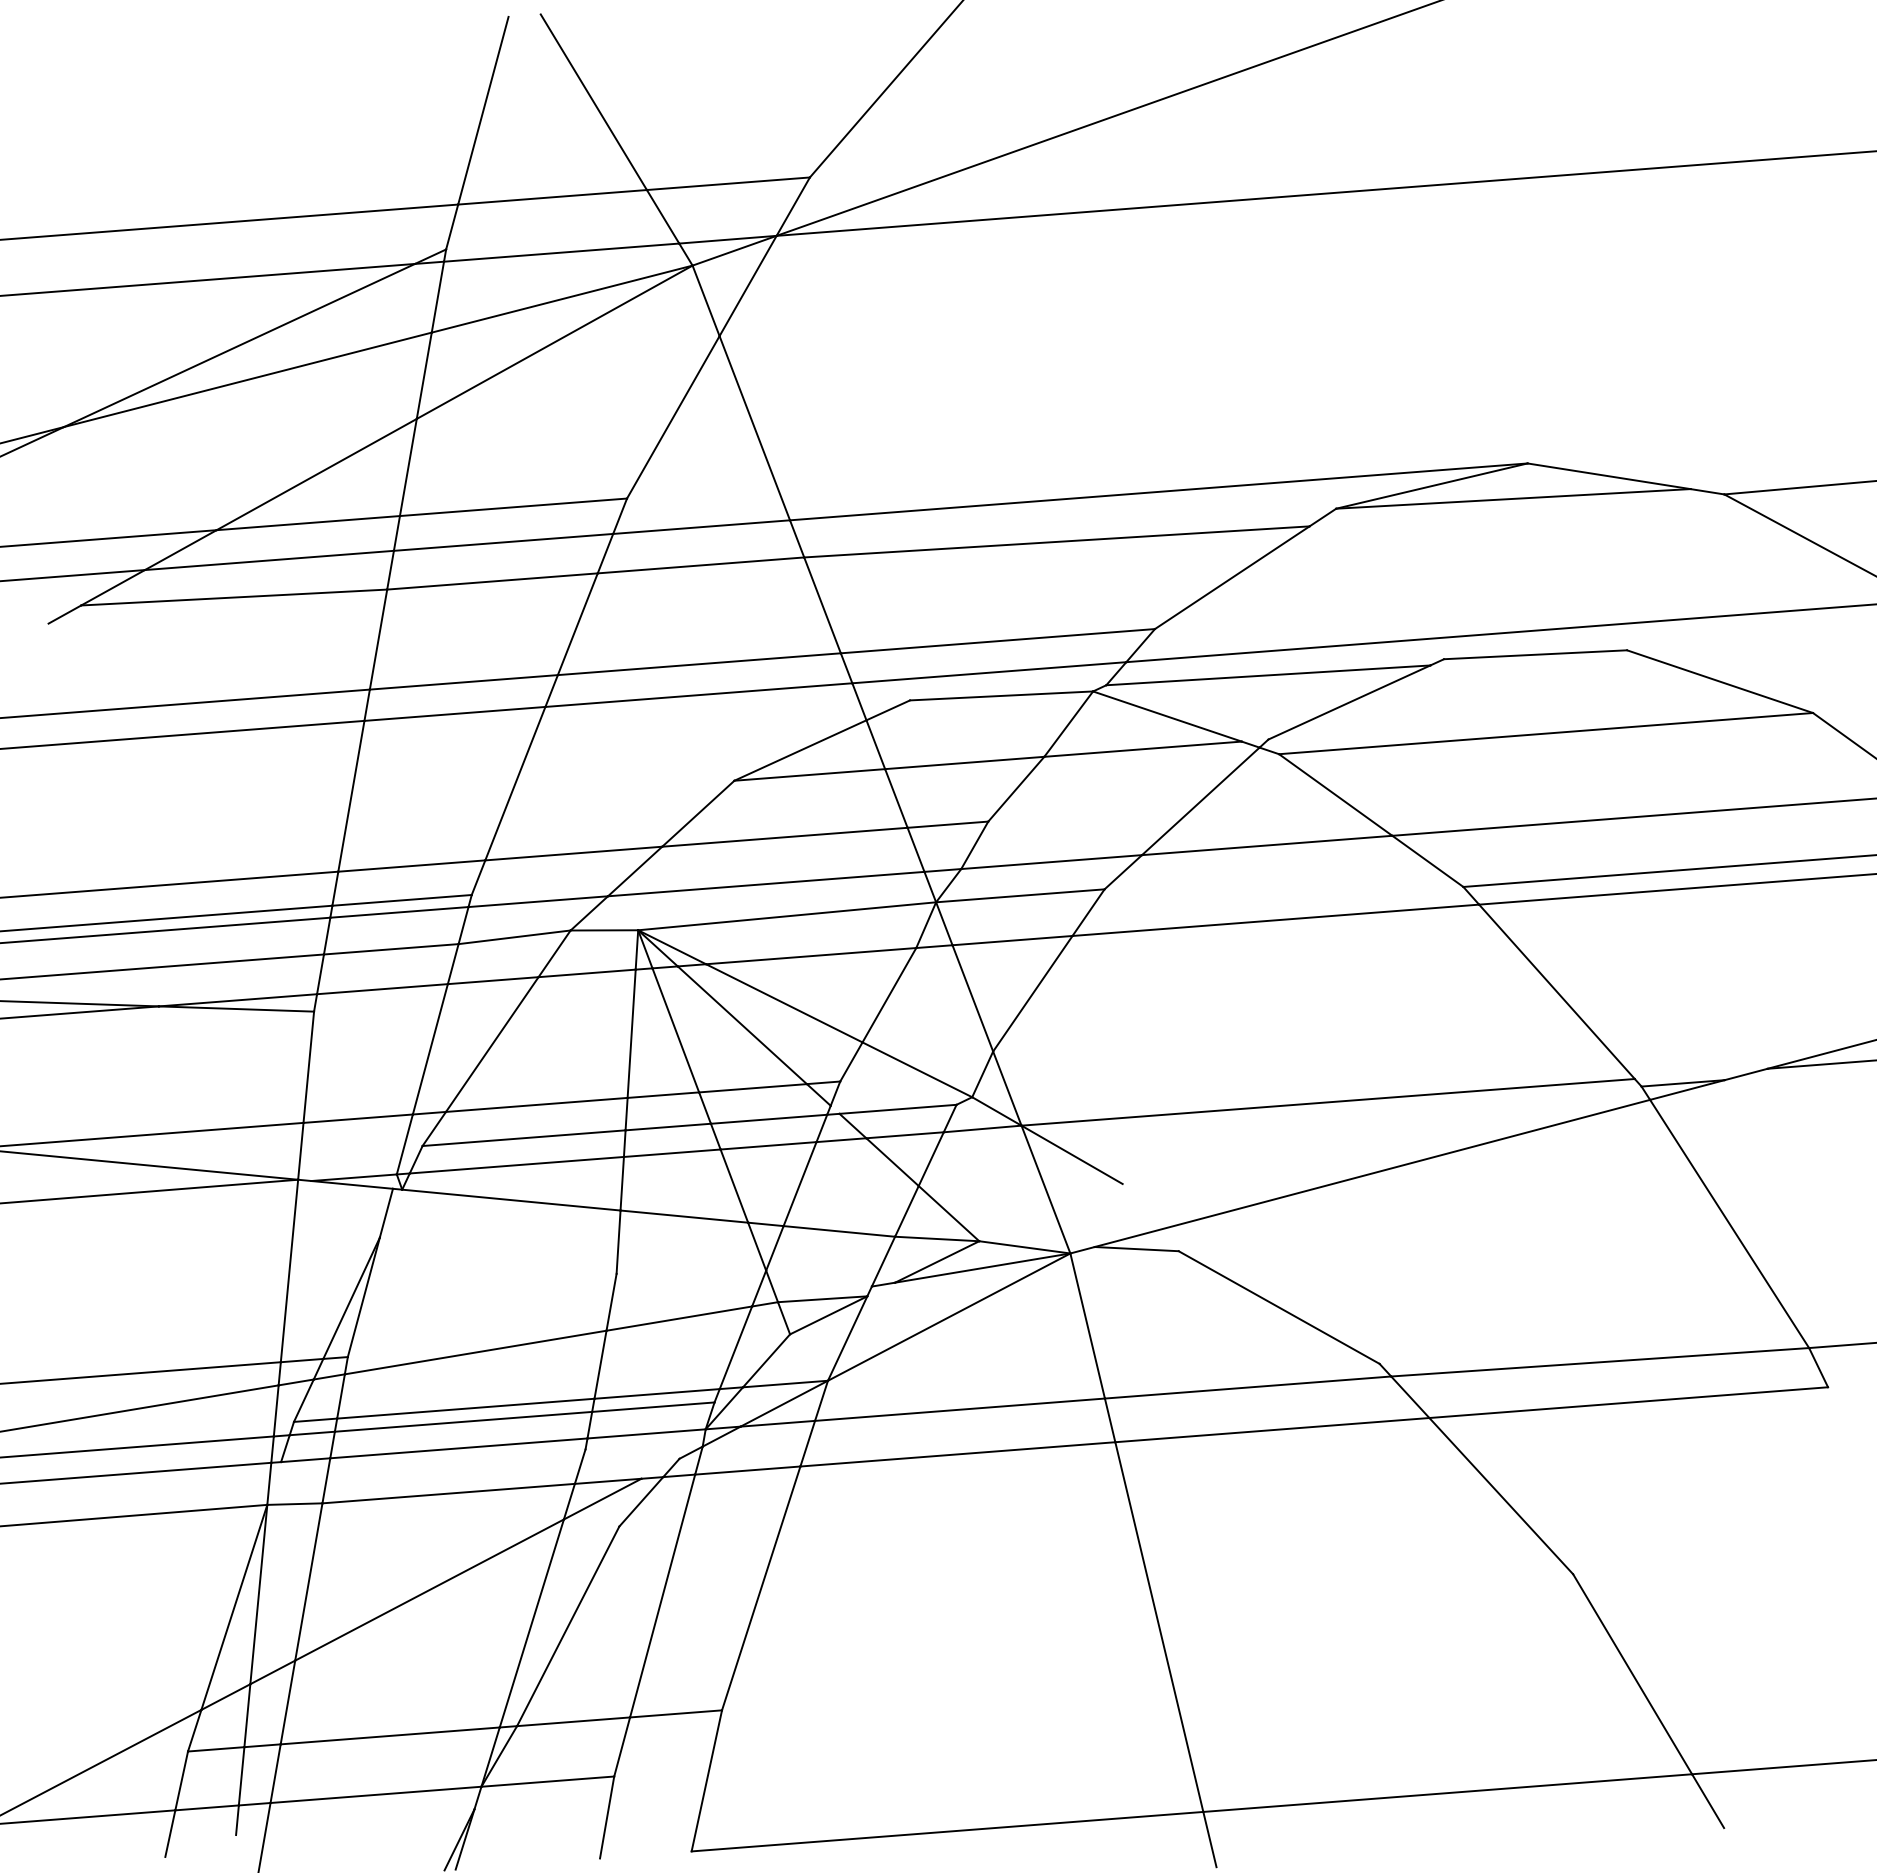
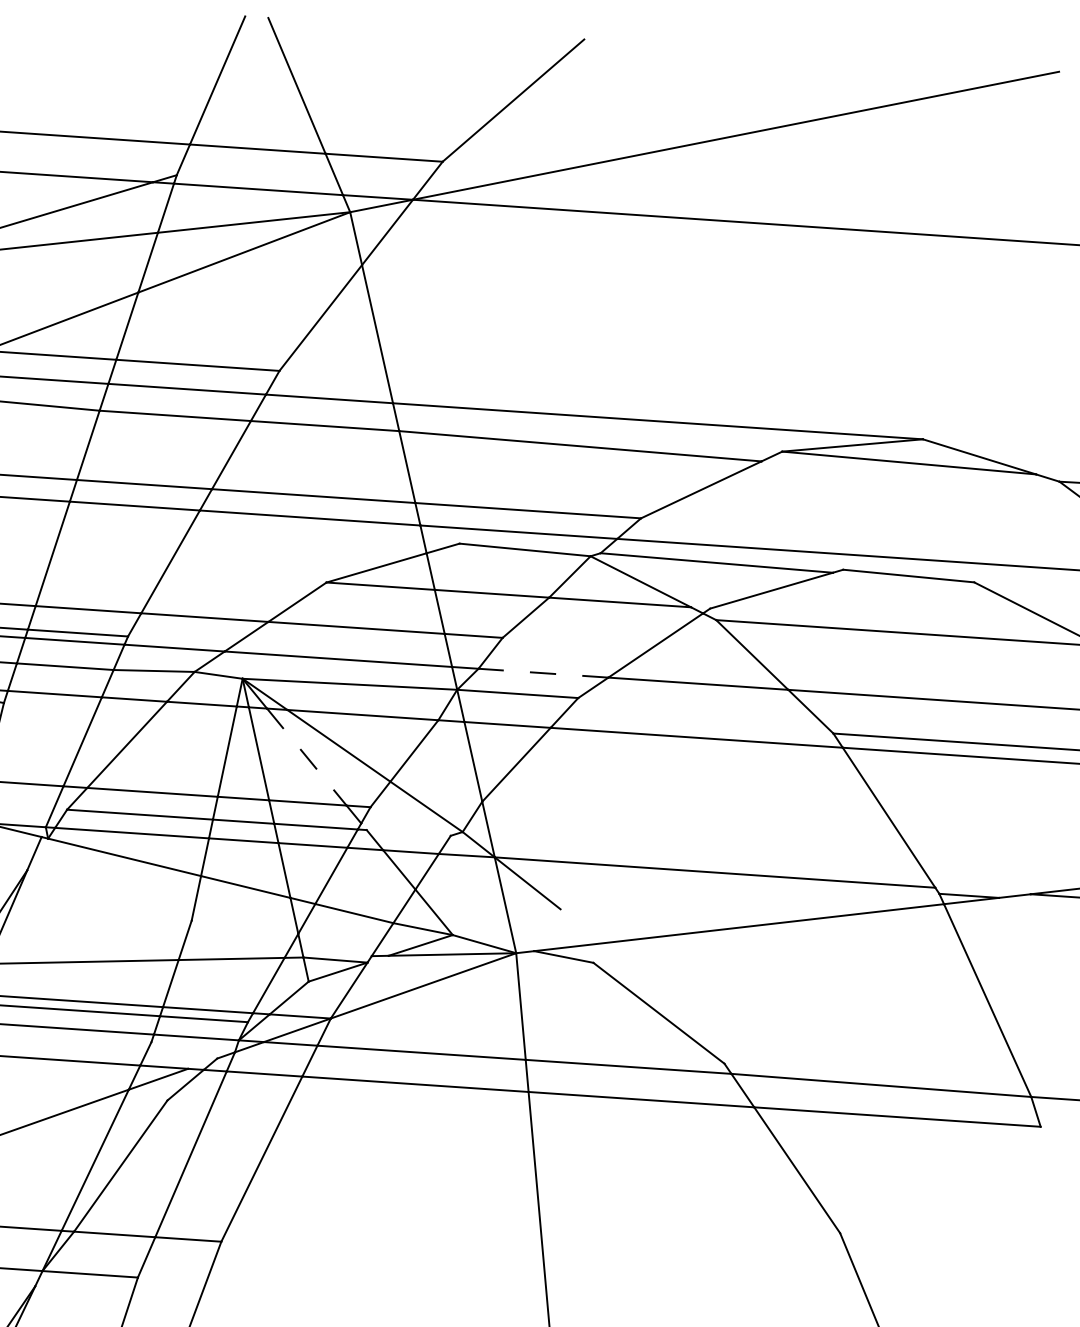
line: (1051, 862) -> (543, 673), solid -> dashed
line: (742, 1025) -> (306, 757), solid -> dashed
line: (897, 1108) -> (408, 832), removed

